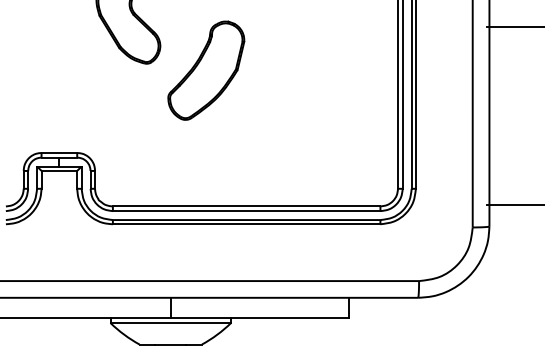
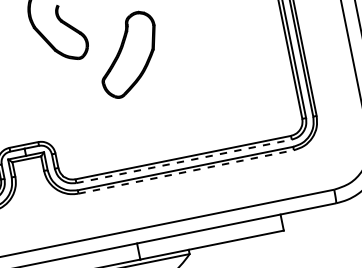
line: (246, 211) -> (184, 161), solid -> dashed
line: (246, 224) -> (186, 172), solid -> dashed

